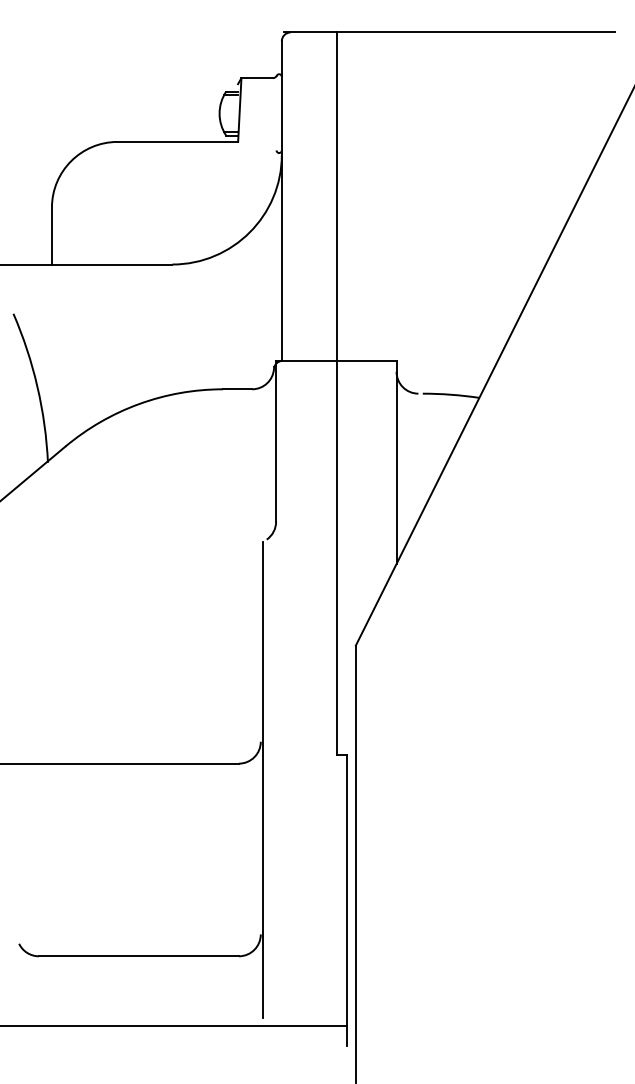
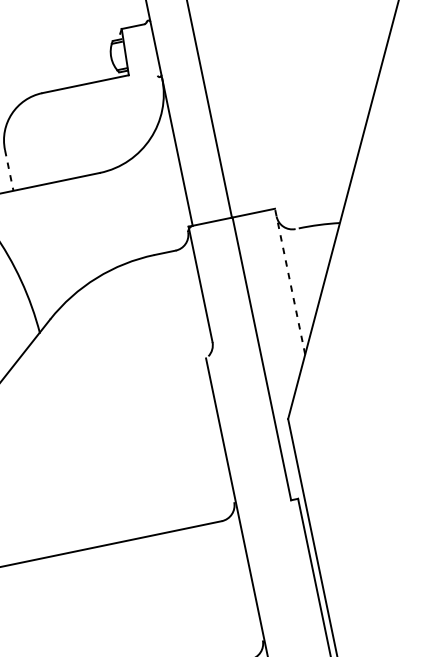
line: (51, 236) -> (8, 170), solid -> dashed
line: (396, 462) -> (290, 281), solid -> dashed

